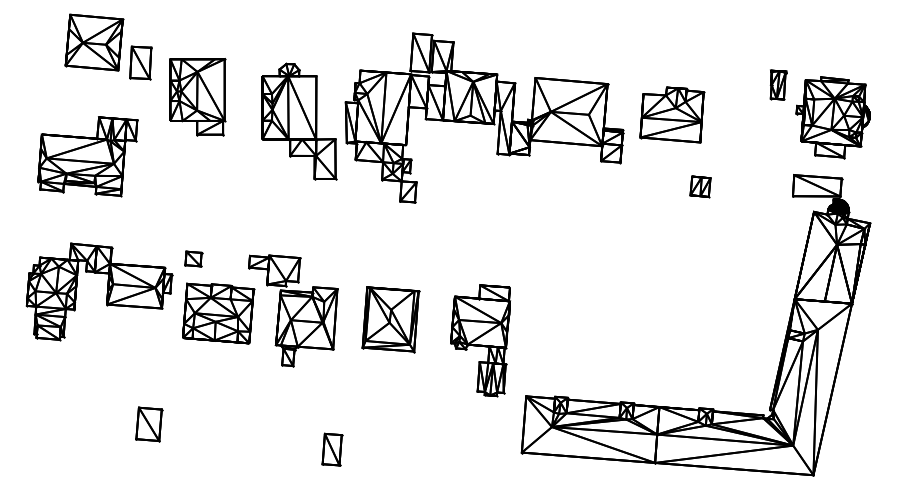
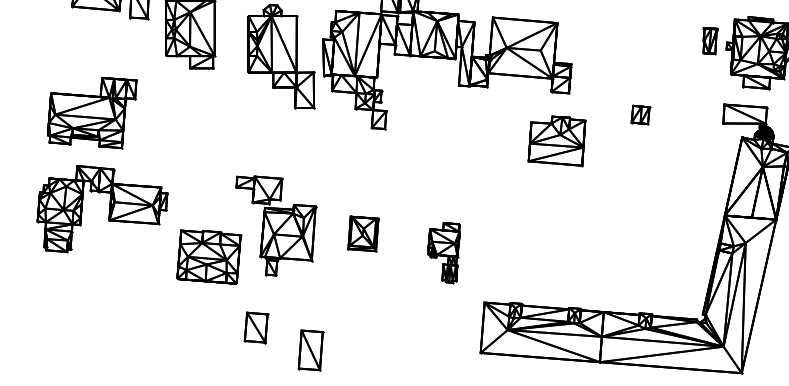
part: (778, 84) -> (710, 40), moved
part: (672, 114) -> (557, 140), moved
part: (87, 156) -> (91, 112), moved
part: (193, 258) -> (186, 179), removed
part: (218, 313) -> (209, 257), moved
part: (390, 319) -> (363, 233), size x0.6
part: (480, 340) -> (443, 252), size x0.6
part: (149, 424) -> (256, 327), moved
part: (332, 449) -> (311, 350), size x1.4

